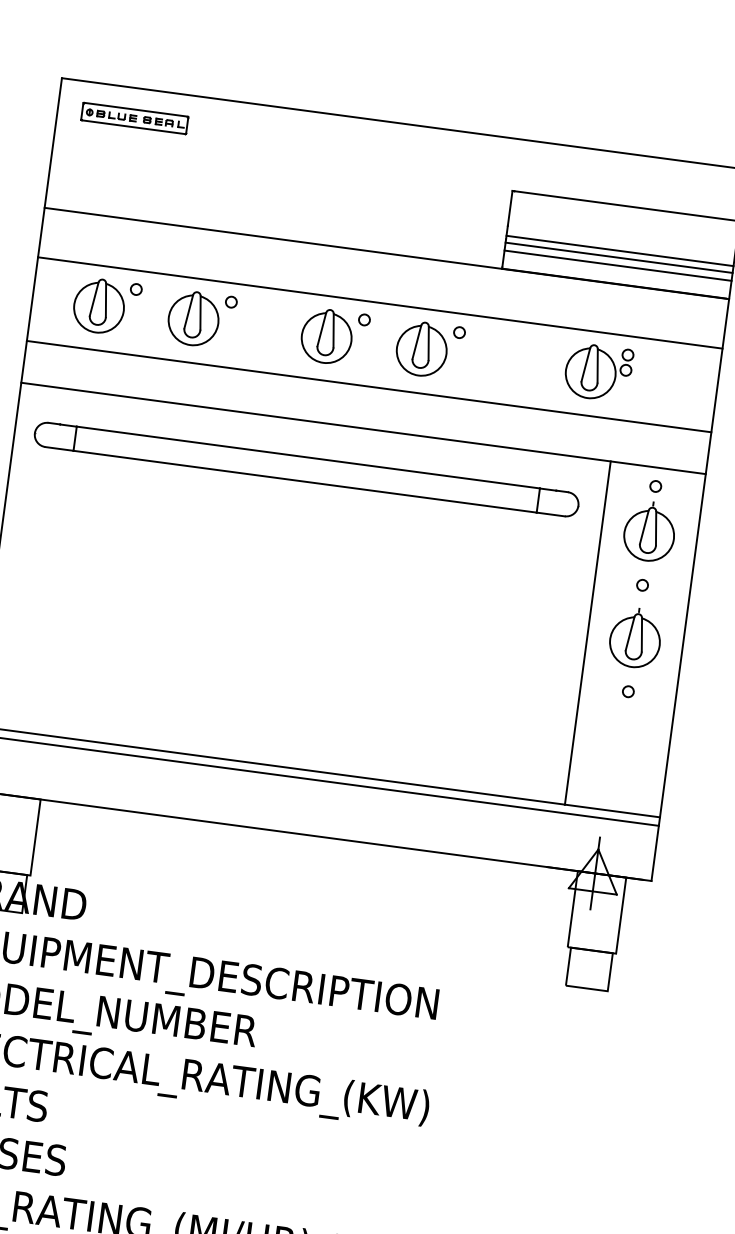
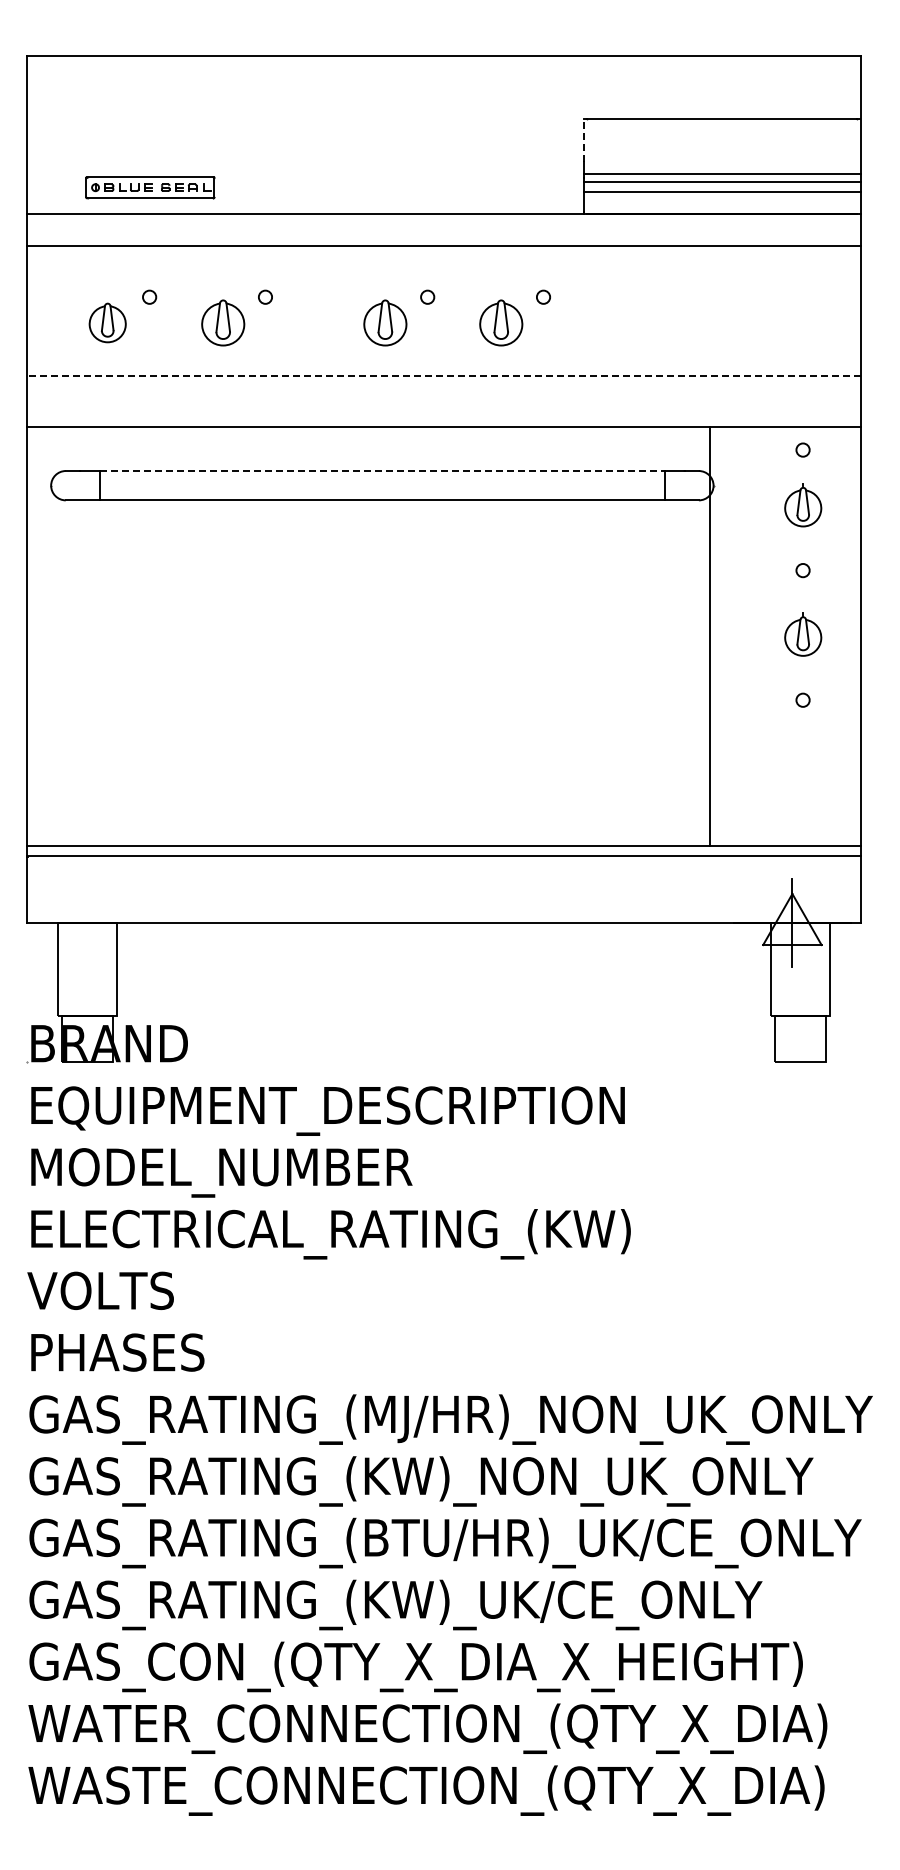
part: (134, 118) -> (150, 187), moved
line: (510, 207) -> (584, 139), solid -> dashed
line: (379, 303) -> (443, 246), moved
part: (99, 305) -> (107, 322), size x0.6
part: (194, 318) -> (223, 322), size x0.7
part: (327, 336) -> (385, 322), size x0.7
part: (422, 348) -> (501, 322), size x0.7
part: (598, 372) -> (716, 322), removed
line: (368, 386) -> (443, 376), solid -> dashed
line: (308, 457) -> (382, 470), solid -> dashed
part: (650, 531) -> (803, 505), size x0.6
line: (588, 633) -> (710, 636), moved
part: (635, 637) -> (803, 634), size x0.6

